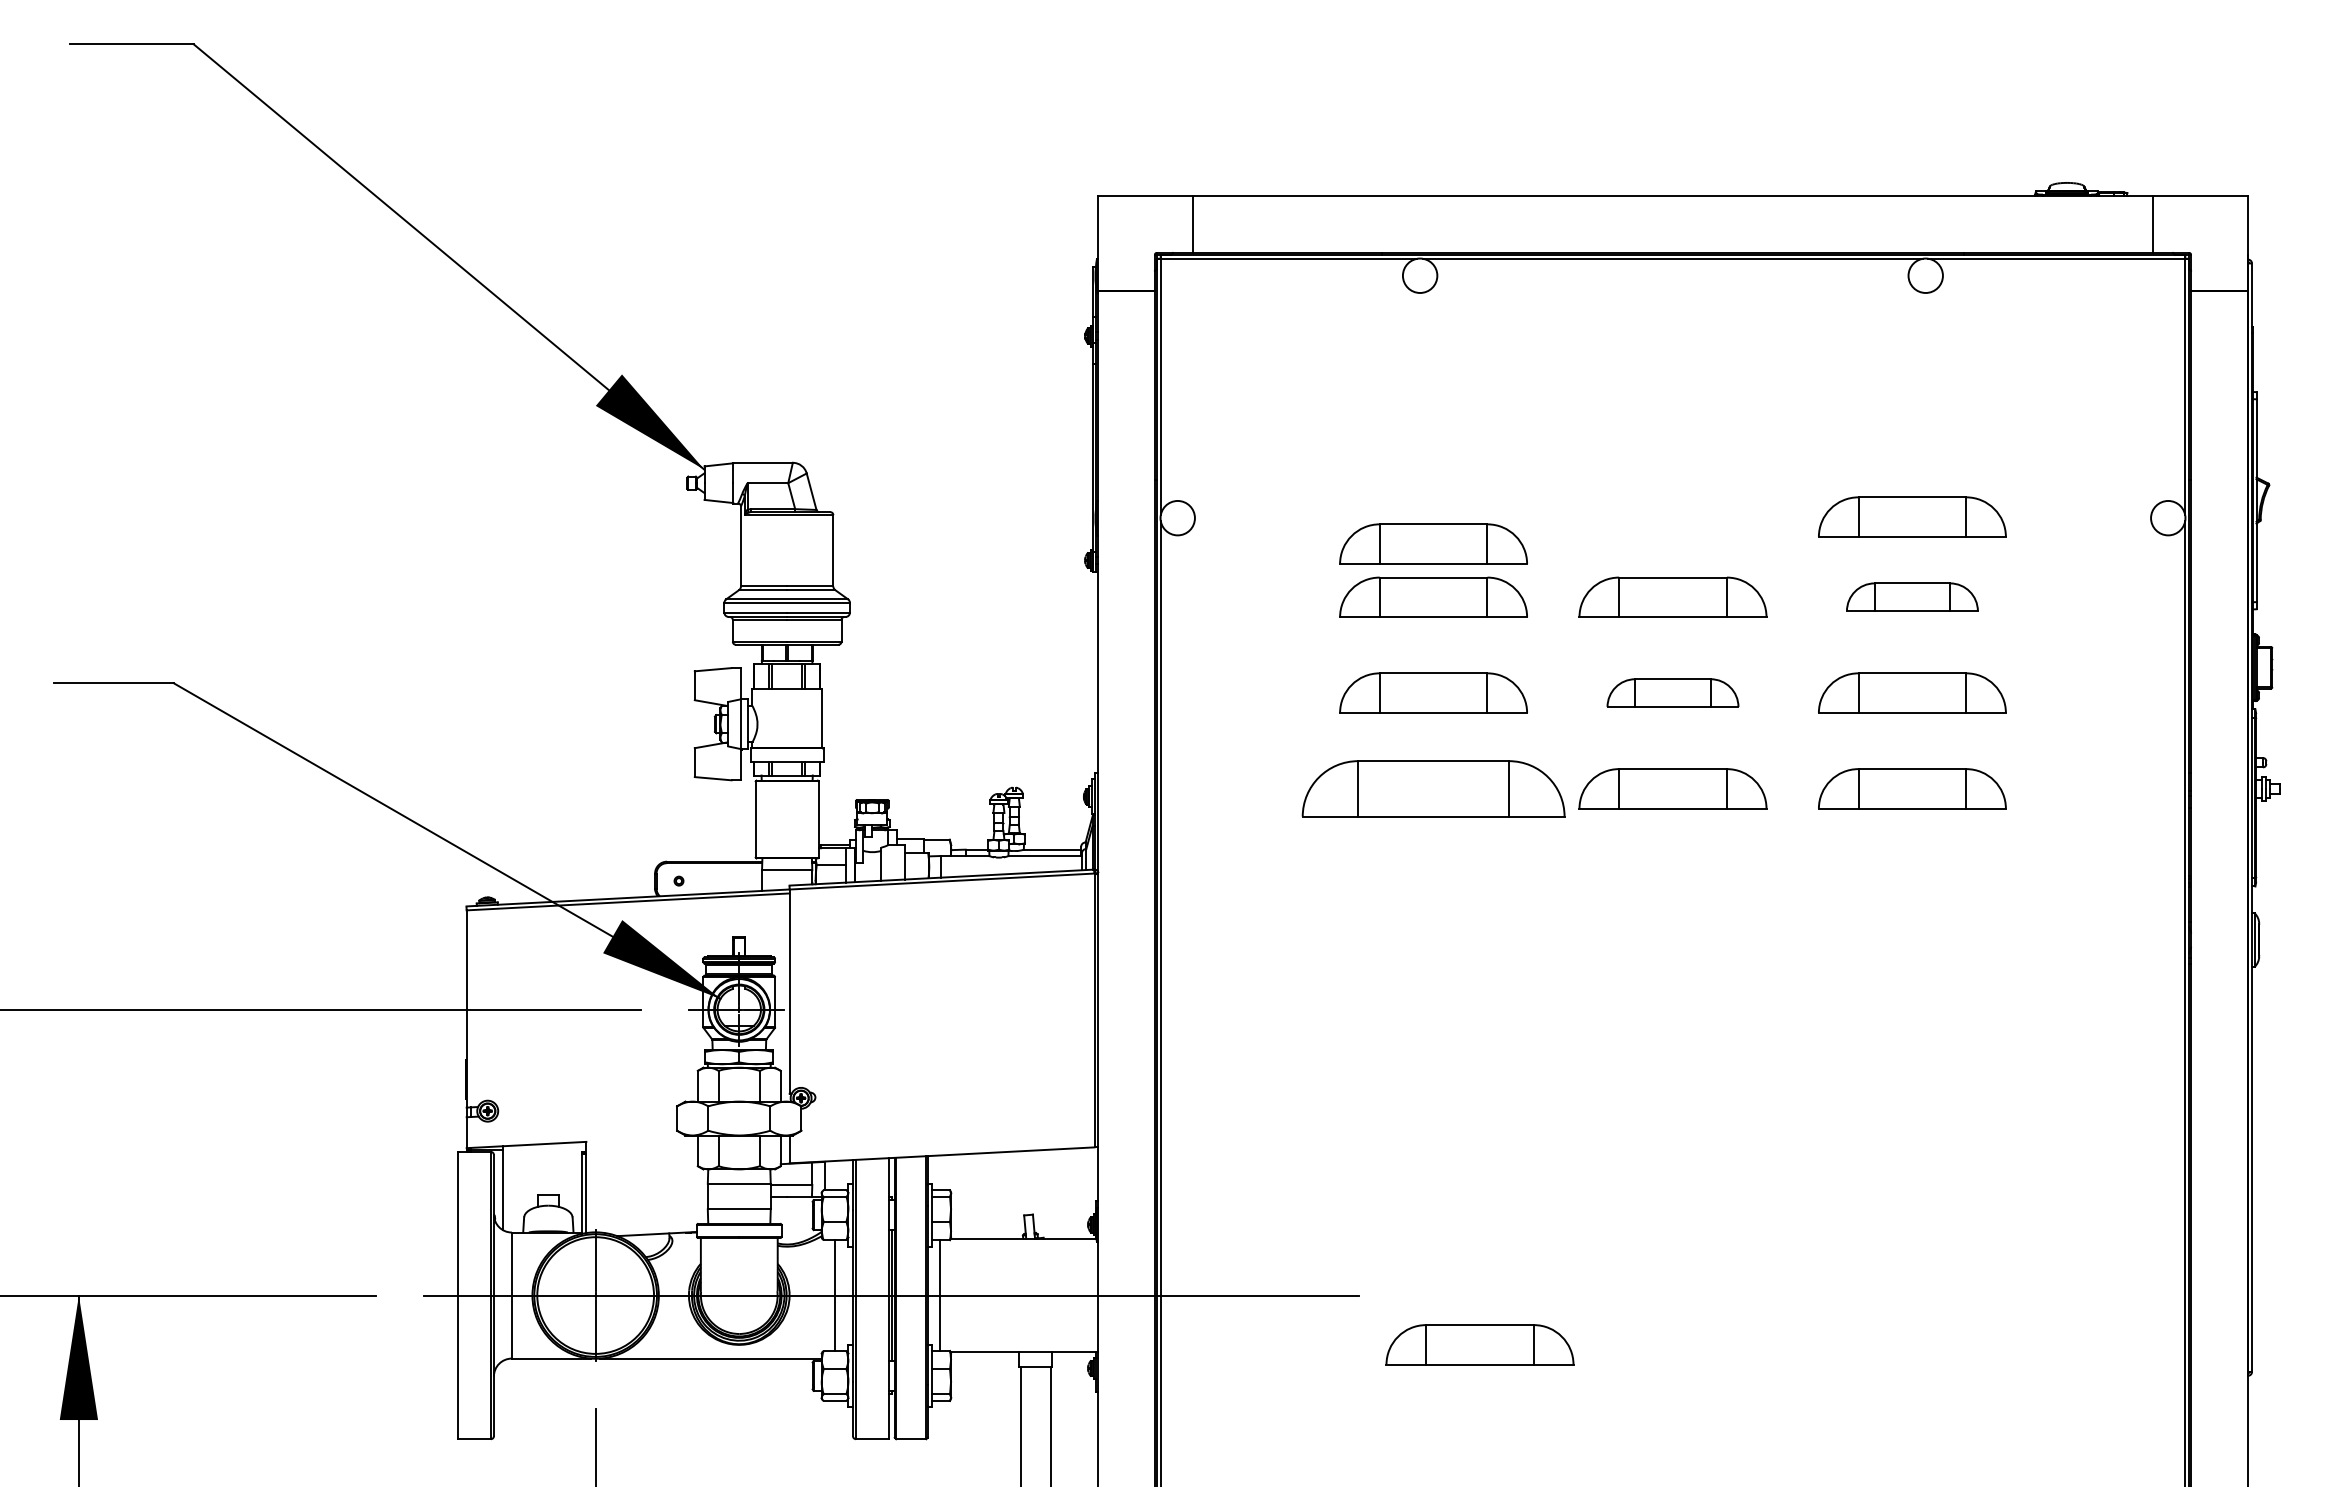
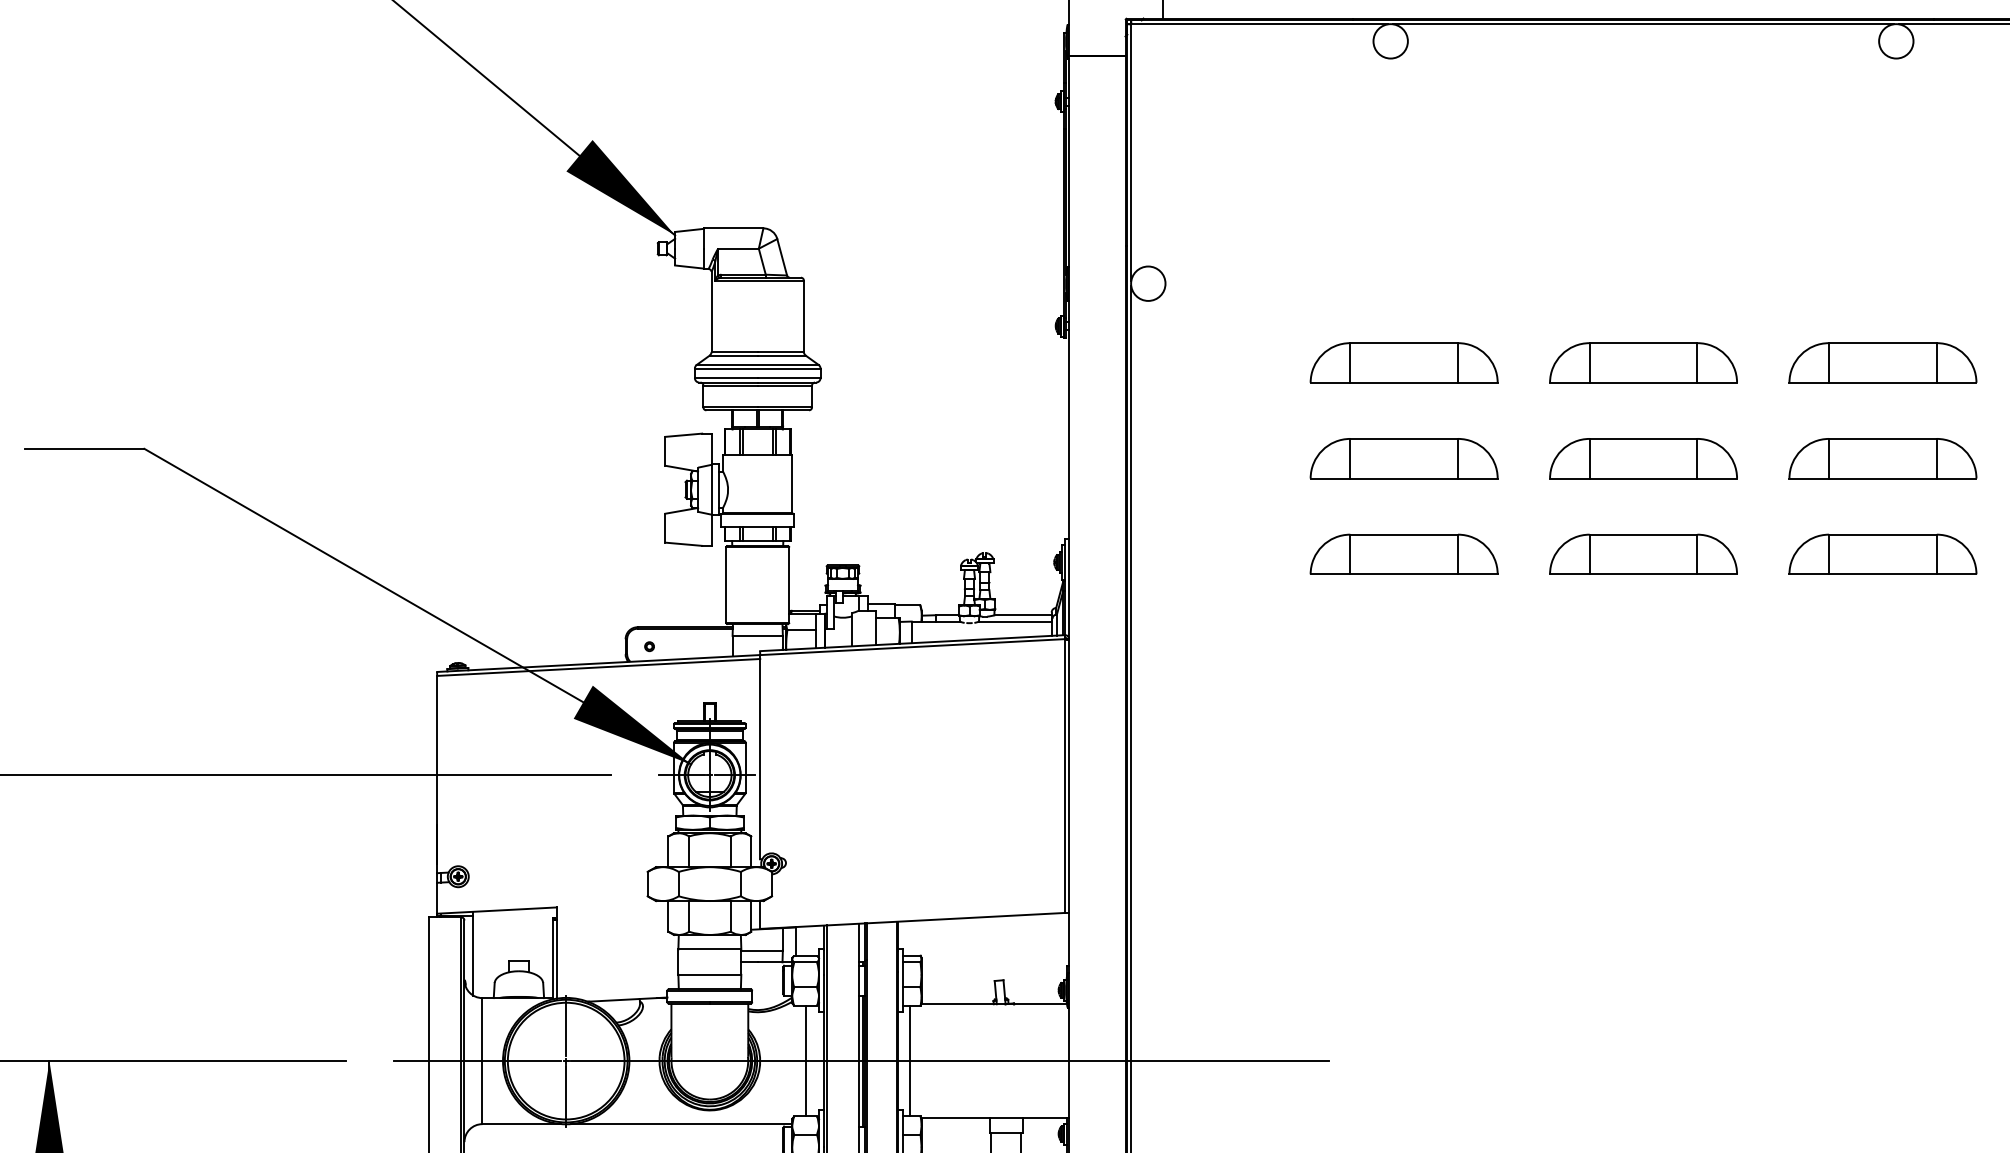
part: (1912, 516) -> (1883, 282), removed
part: (1433, 543) -> (1404, 309), removed
part: (1912, 596) -> (1883, 362), size x1.43
part: (1672, 692) -> (1643, 458), size x1.43
part: (1433, 788) -> (1404, 554), size x0.71
part: (1479, 1344) -> (1450, 1110), removed

